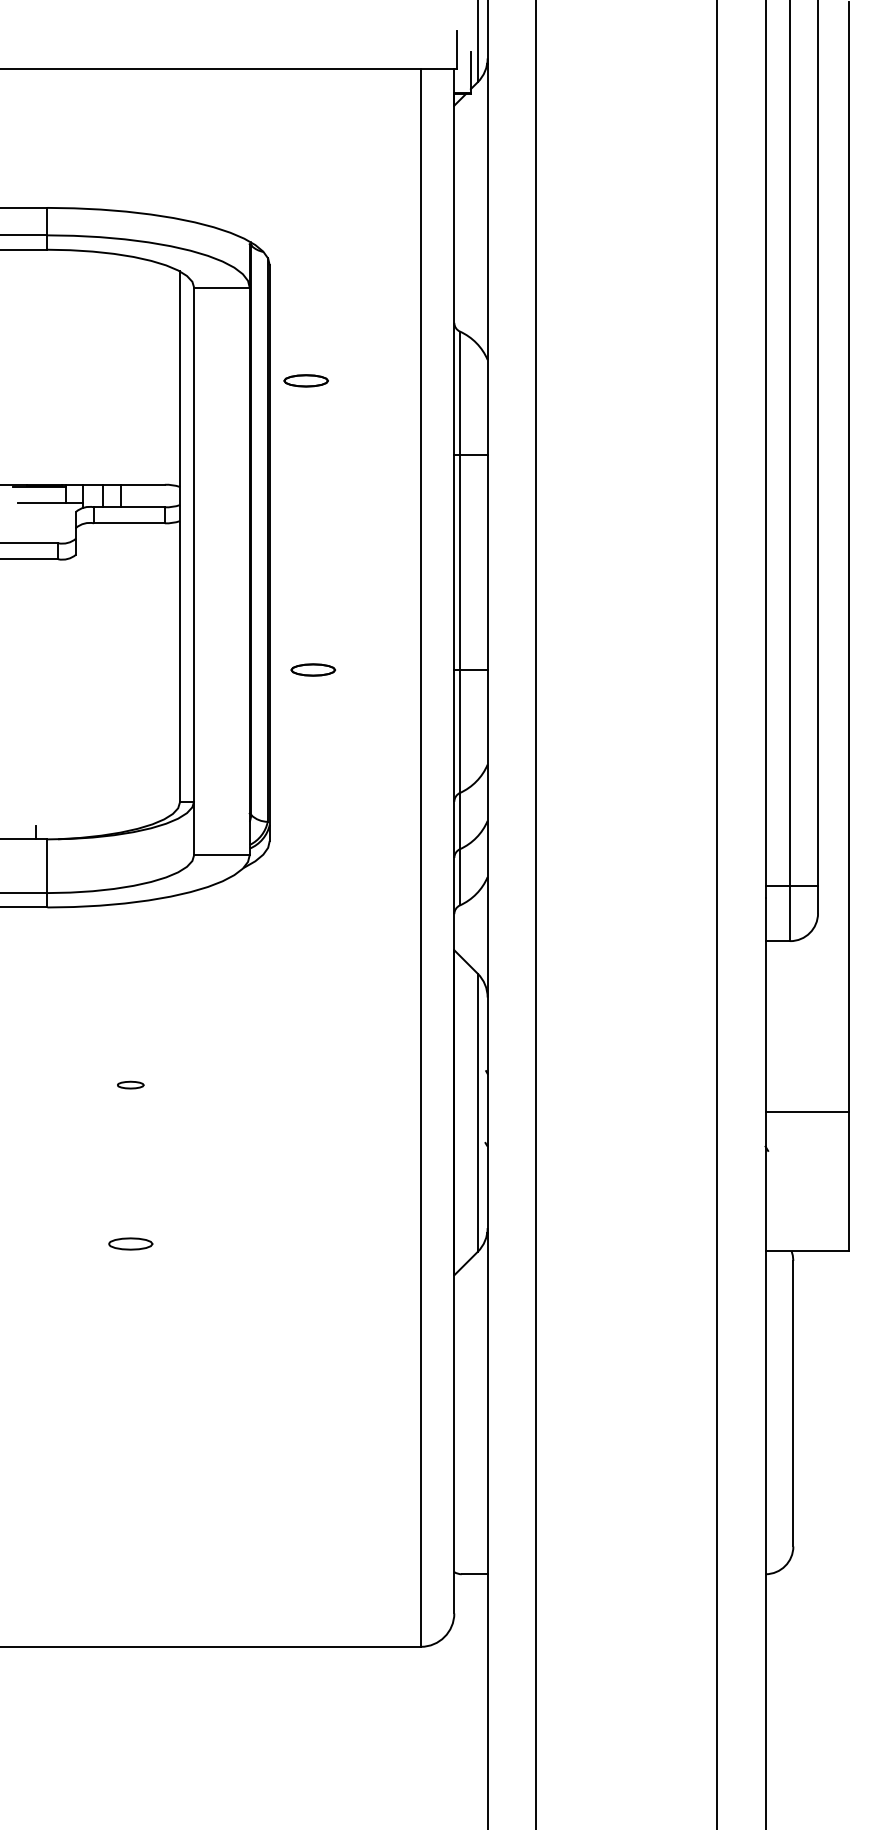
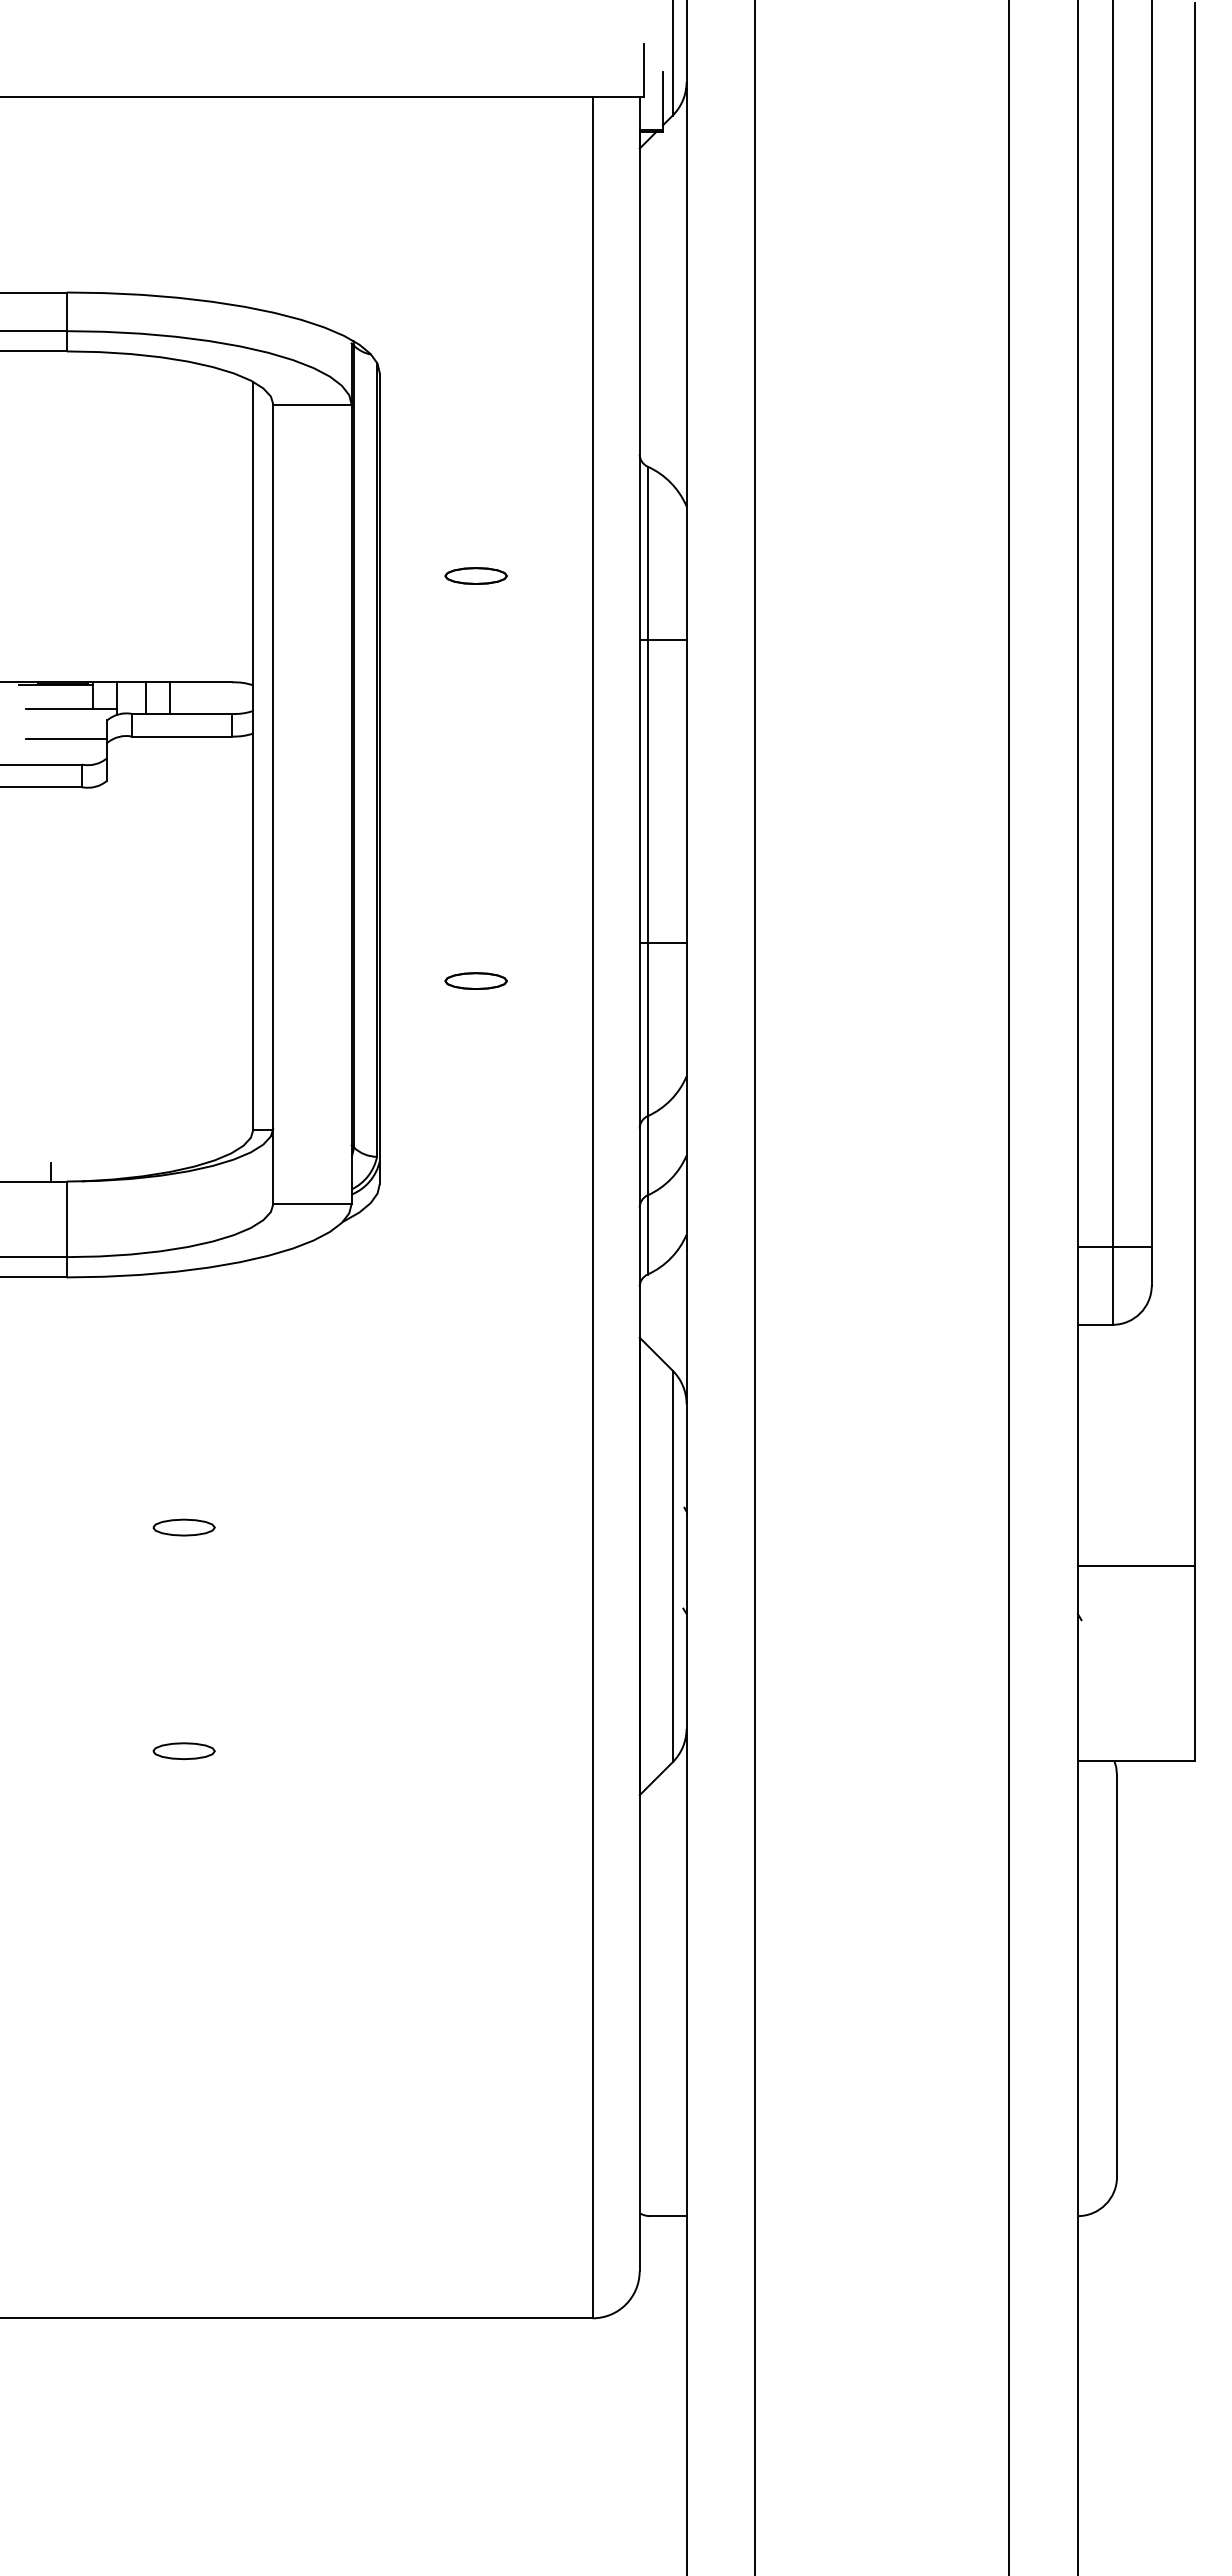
part: (305, 380) -> (475, 575), moved
line: (47, 524) -> (66, 738), added
part: (312, 669) -> (475, 980), moved
part: (130, 1085) -> (183, 1527), size x1.67

